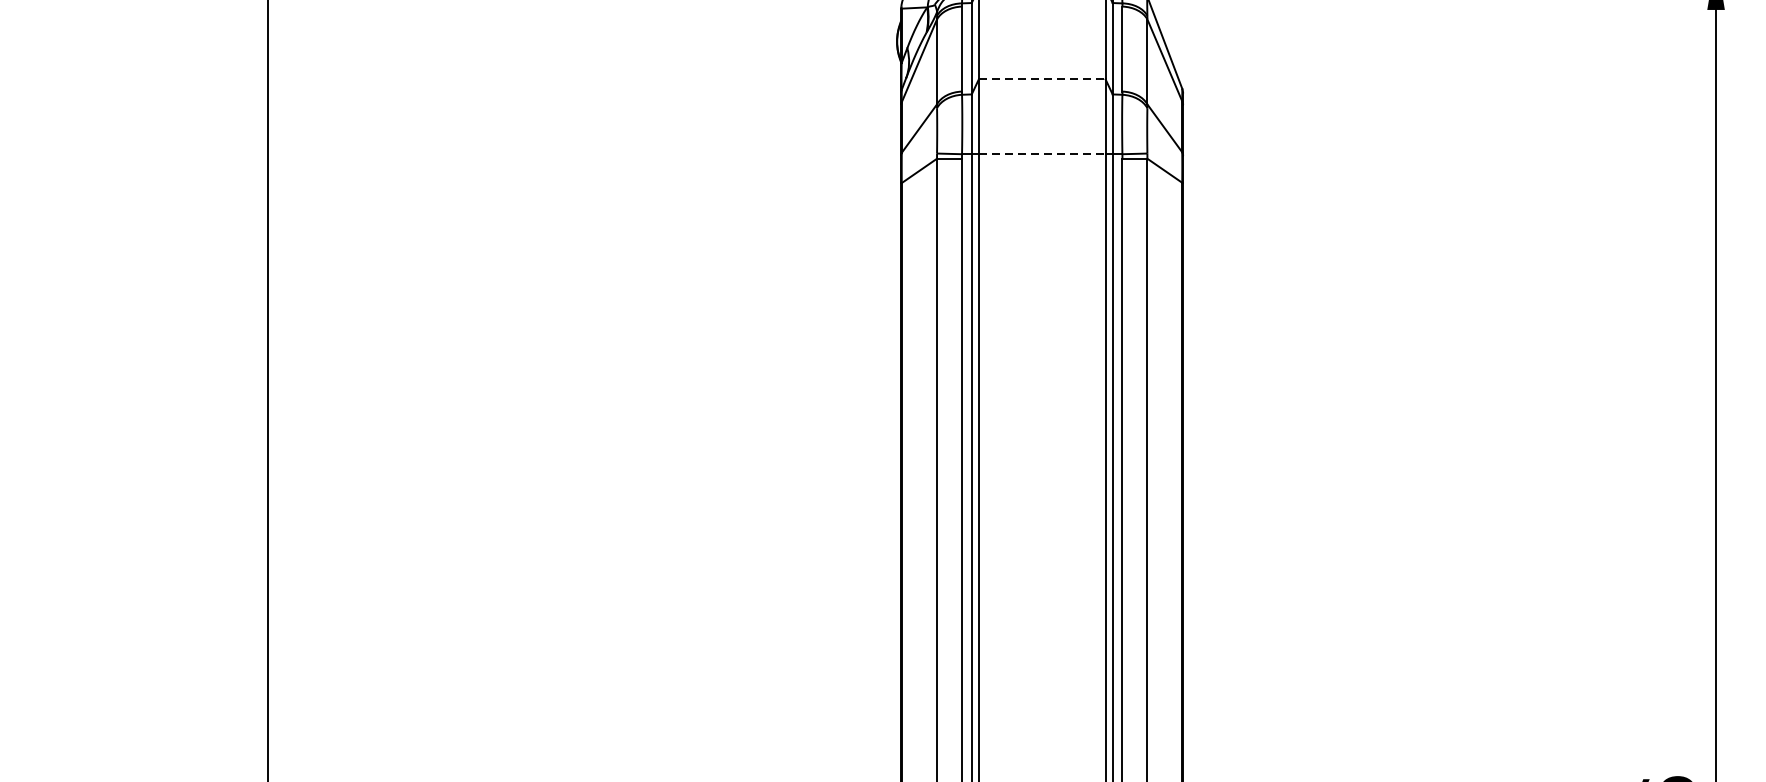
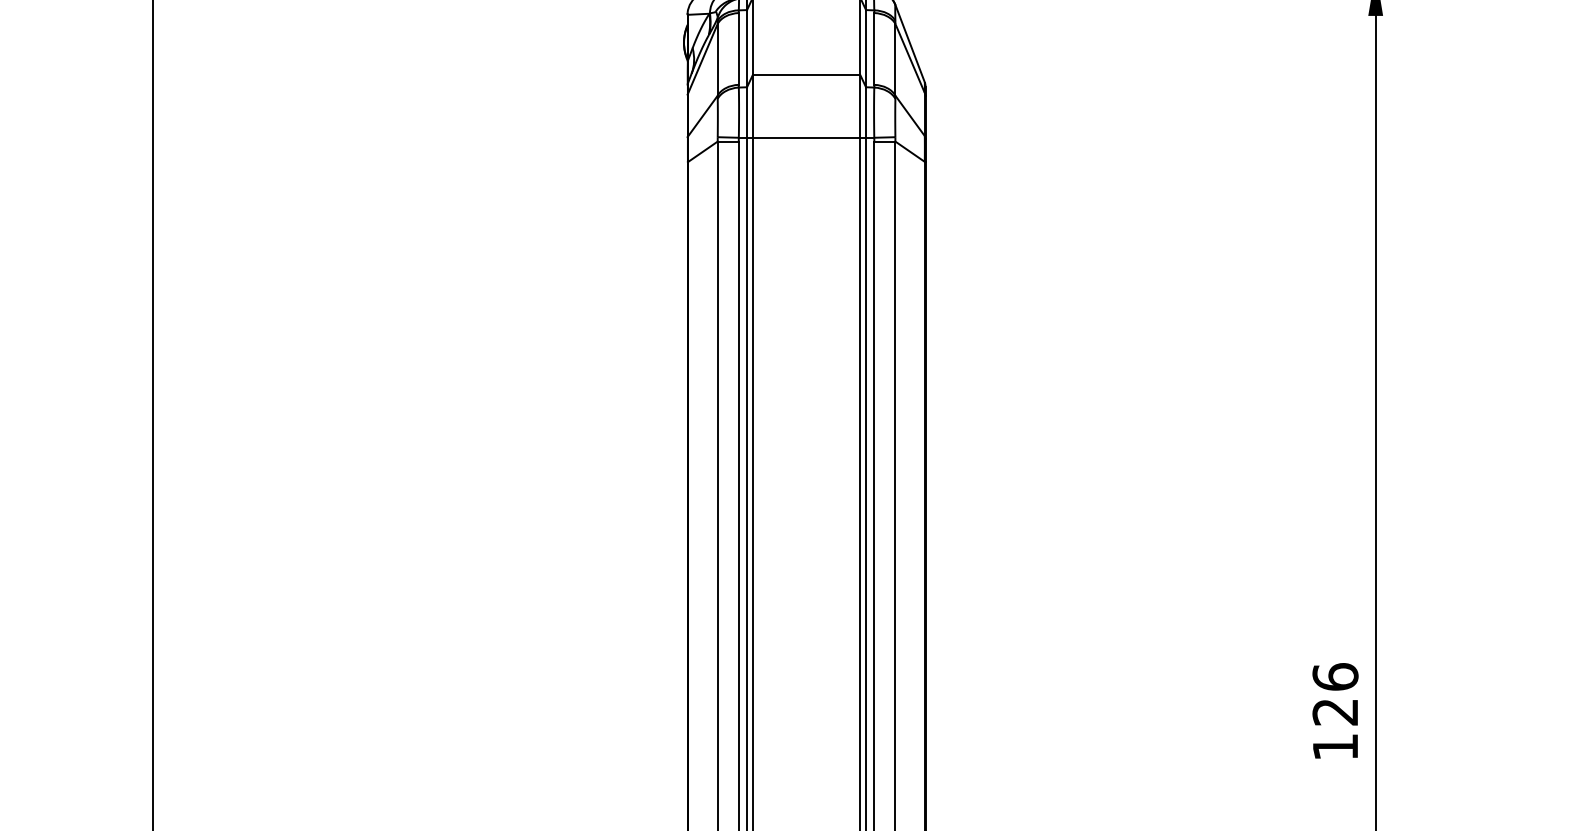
line: (1042, 79) -> (806, 74), dashed -> solid
line: (1042, 153) -> (806, 137), dashed -> solid

